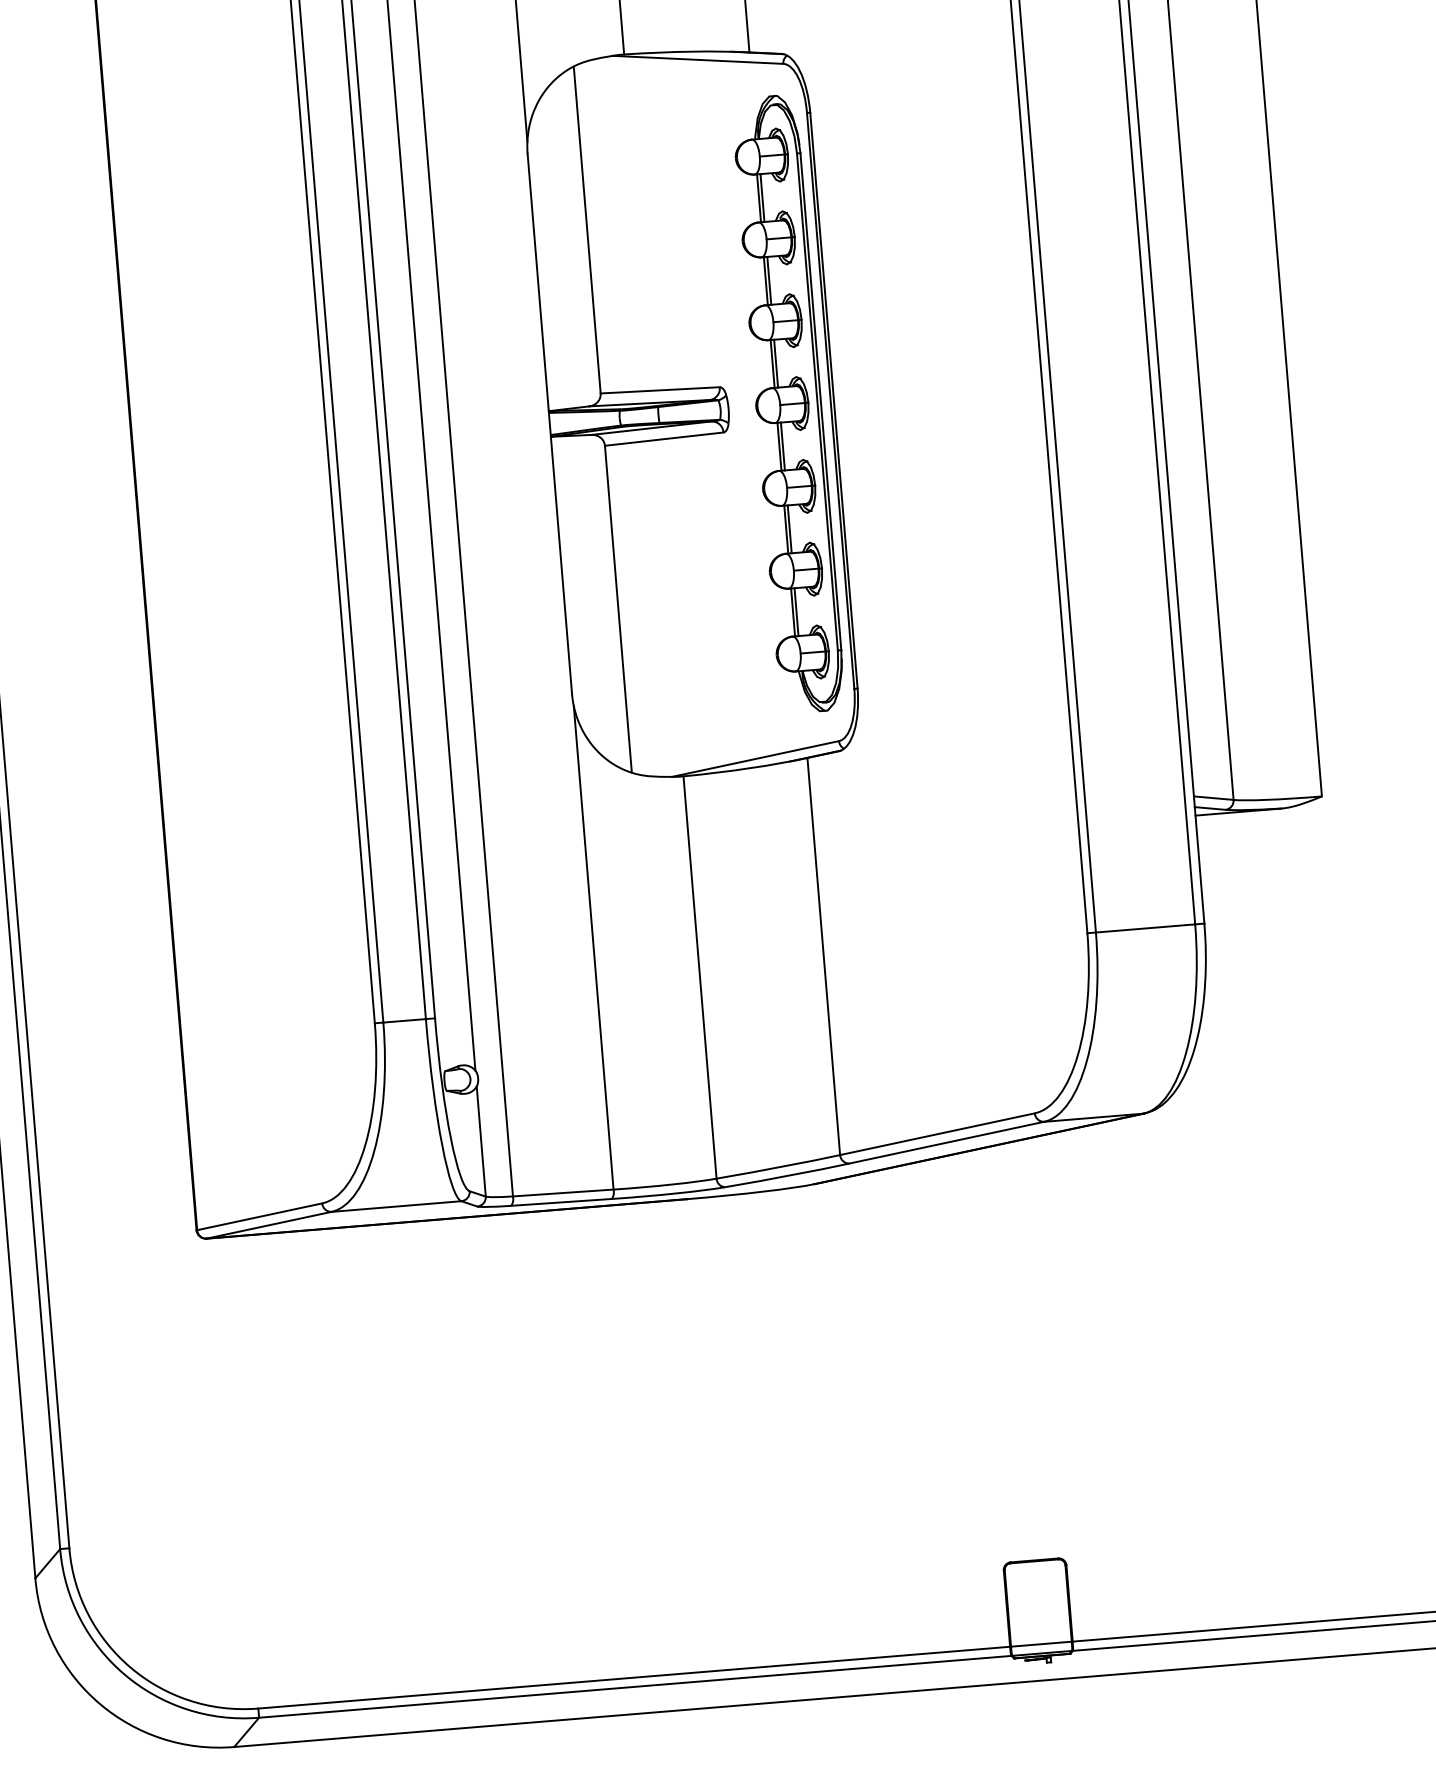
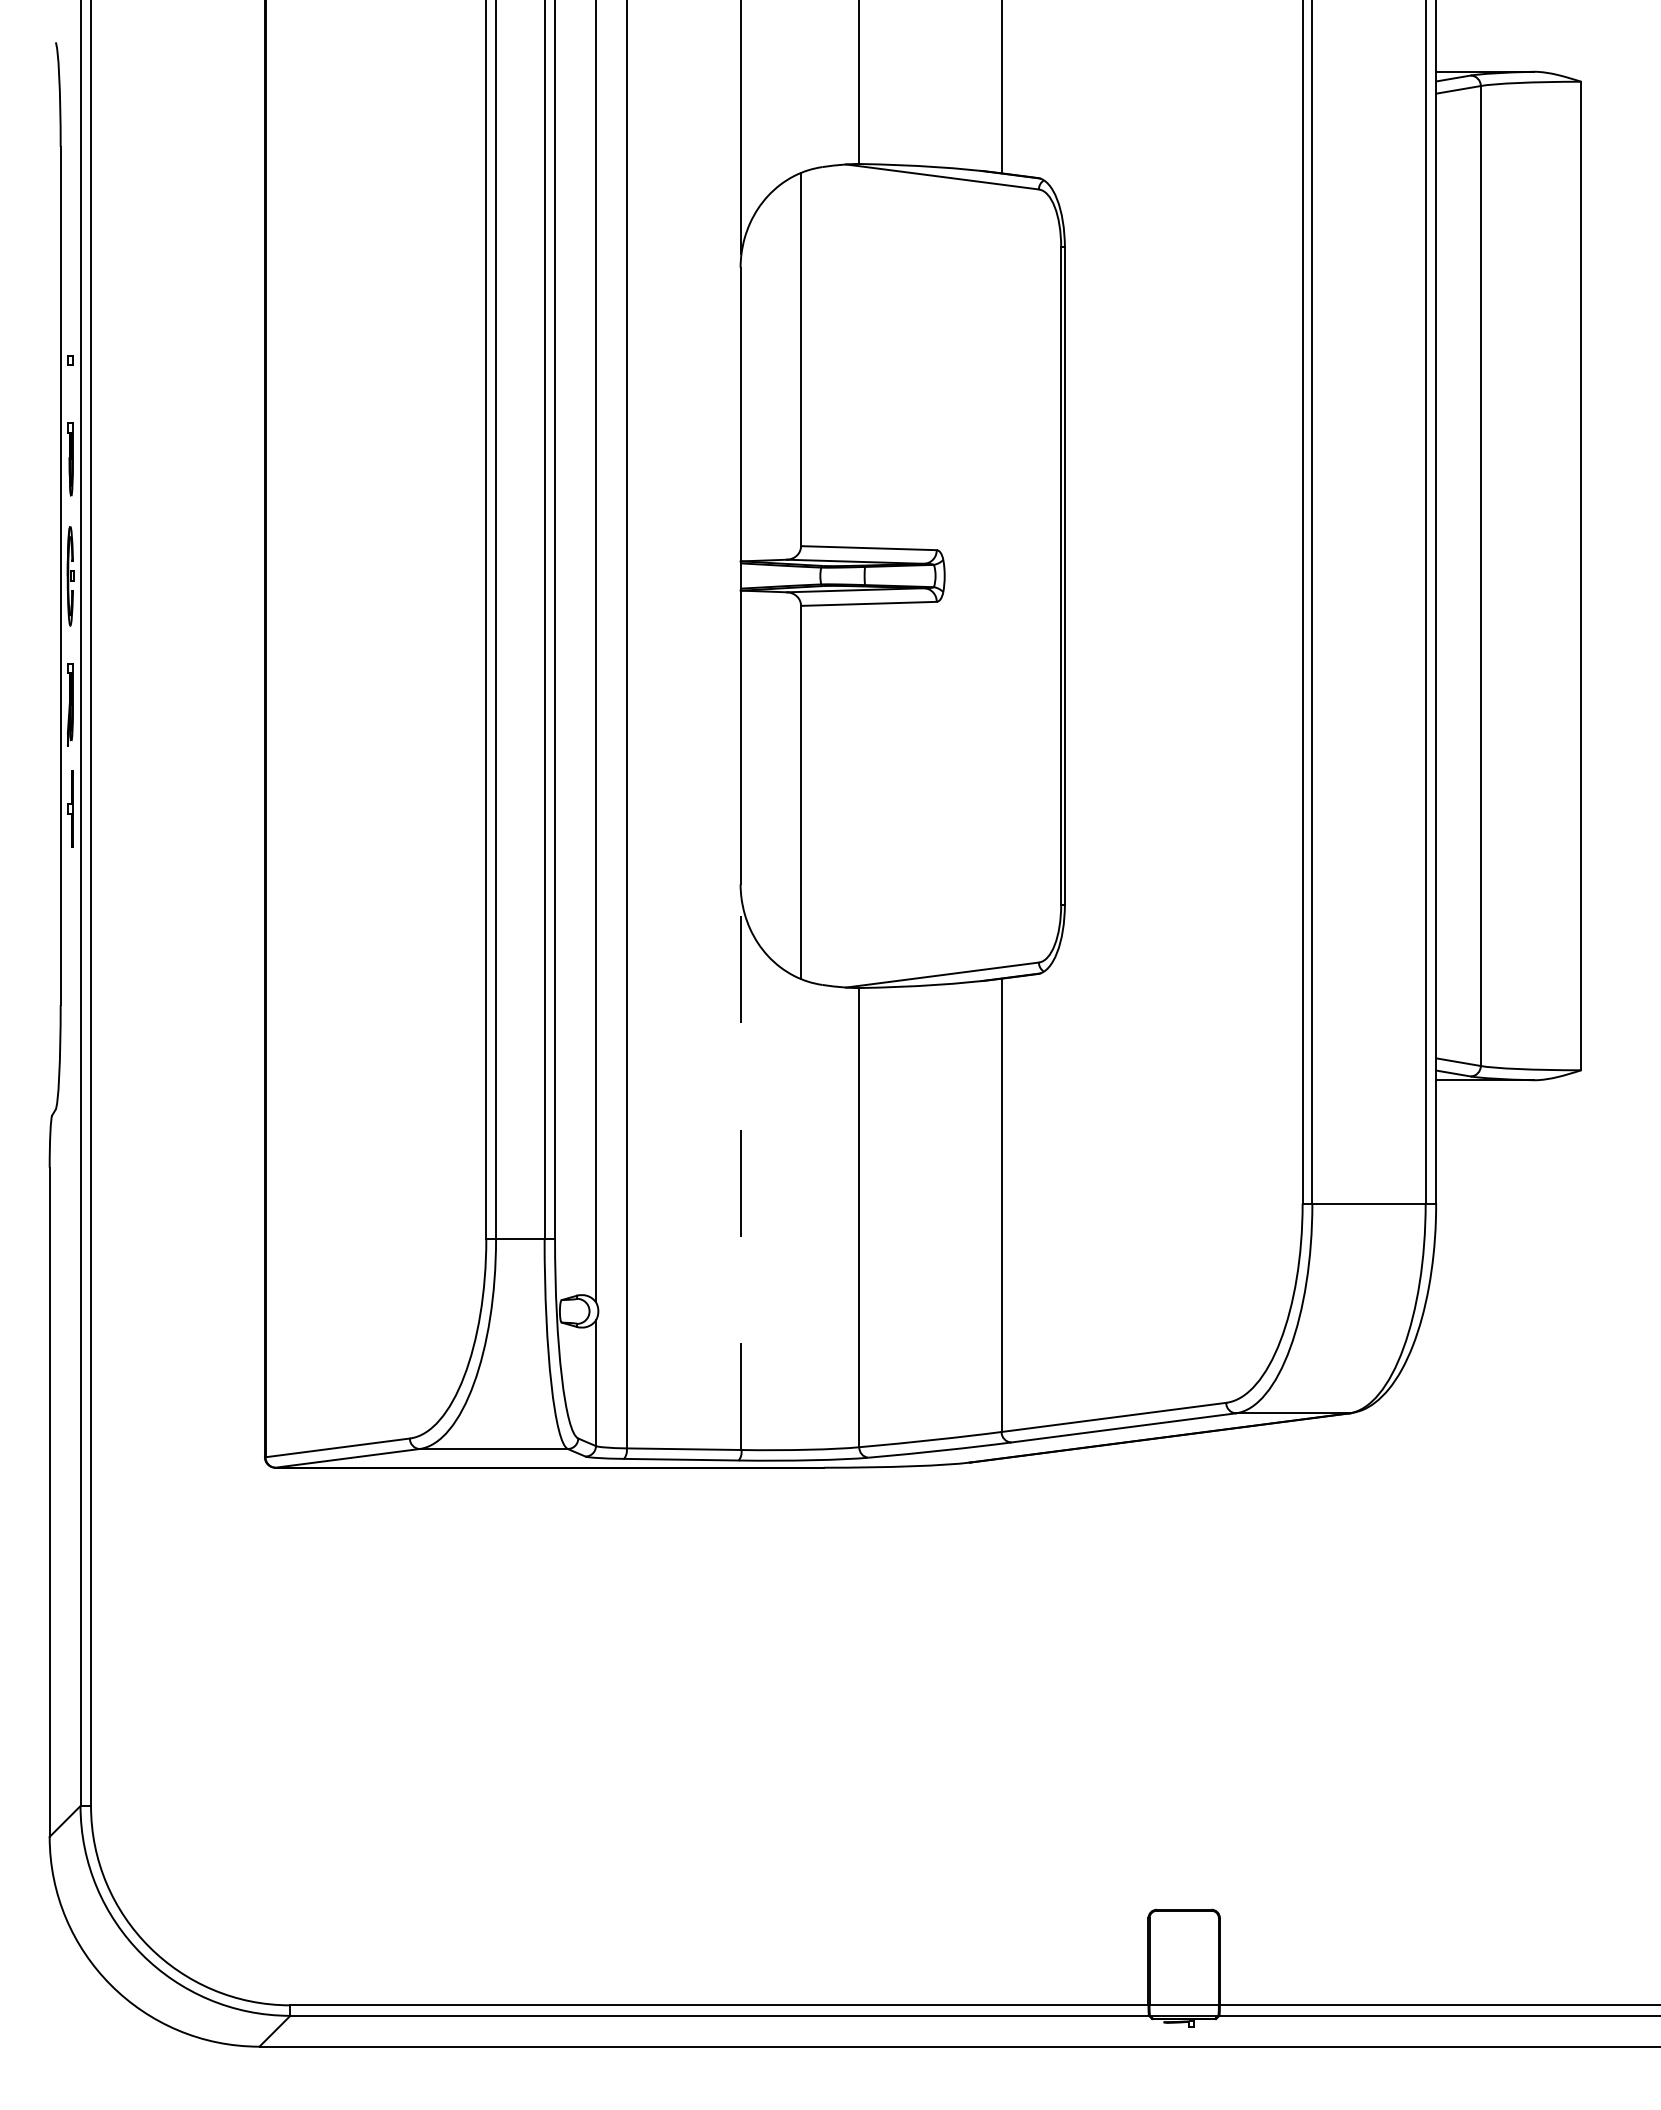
part: (787, 403) -> (1012, 575), removed
line: (593, 948) -> (741, 1174), solid -> dashed

